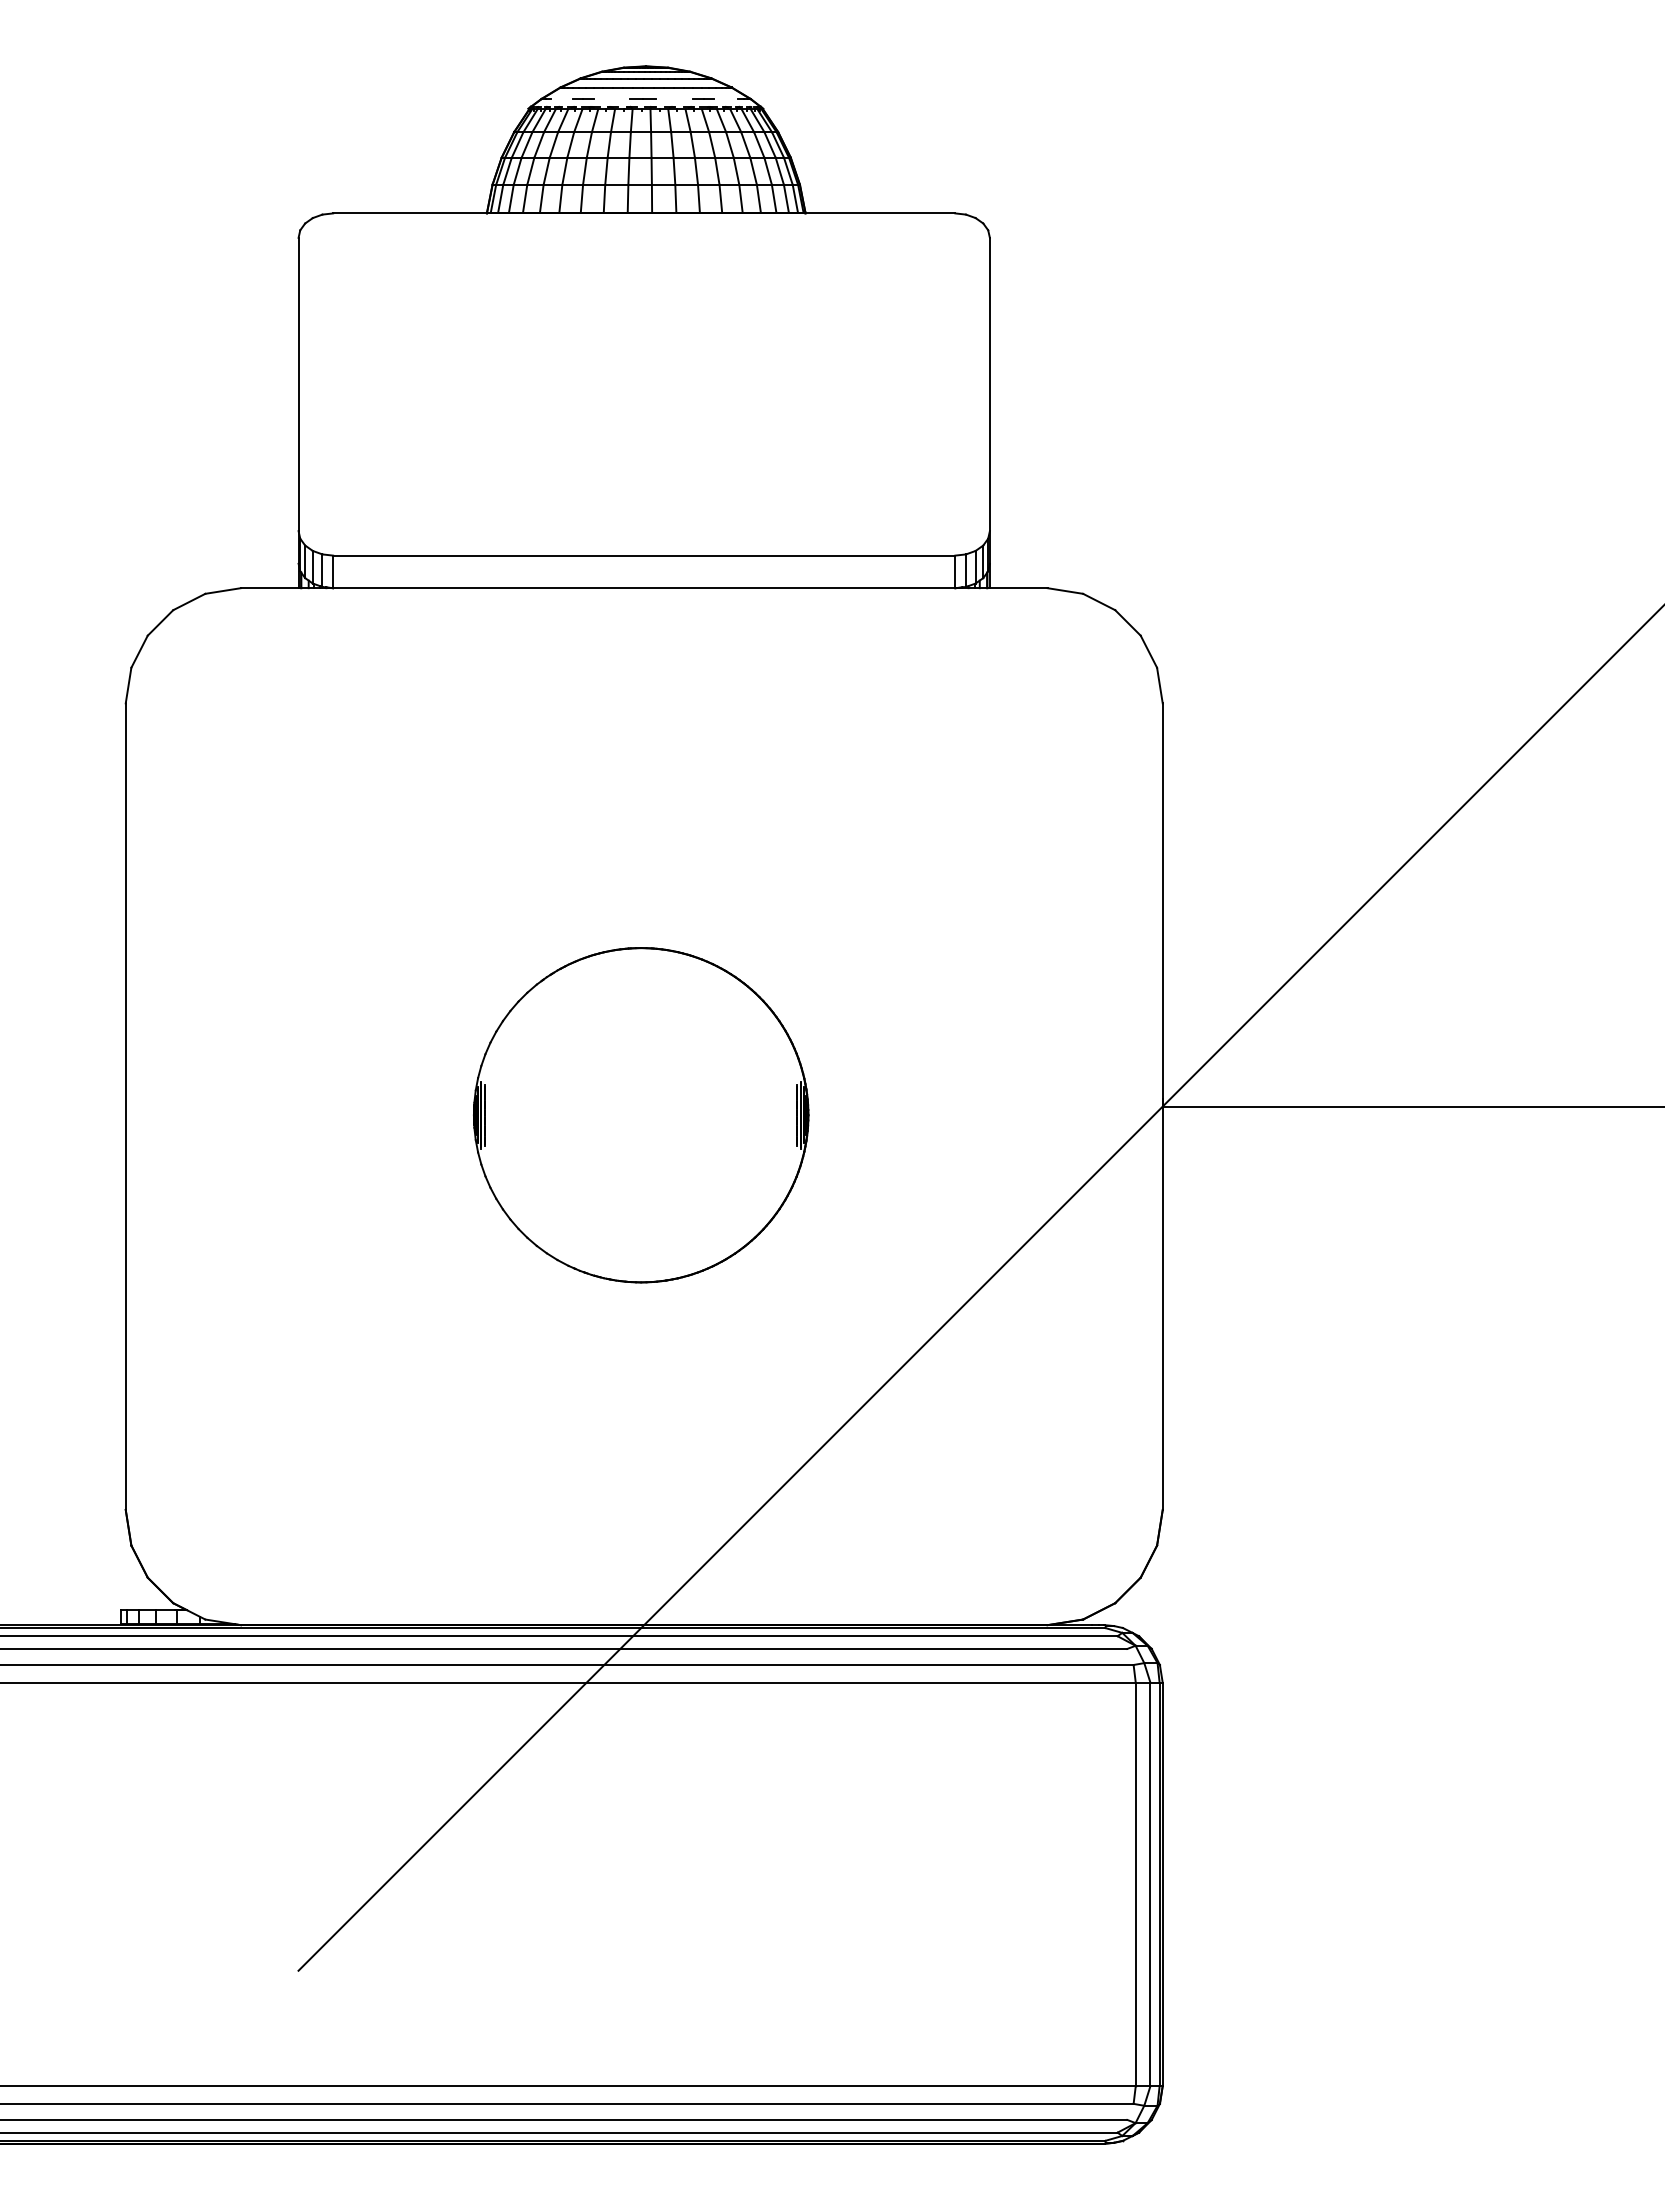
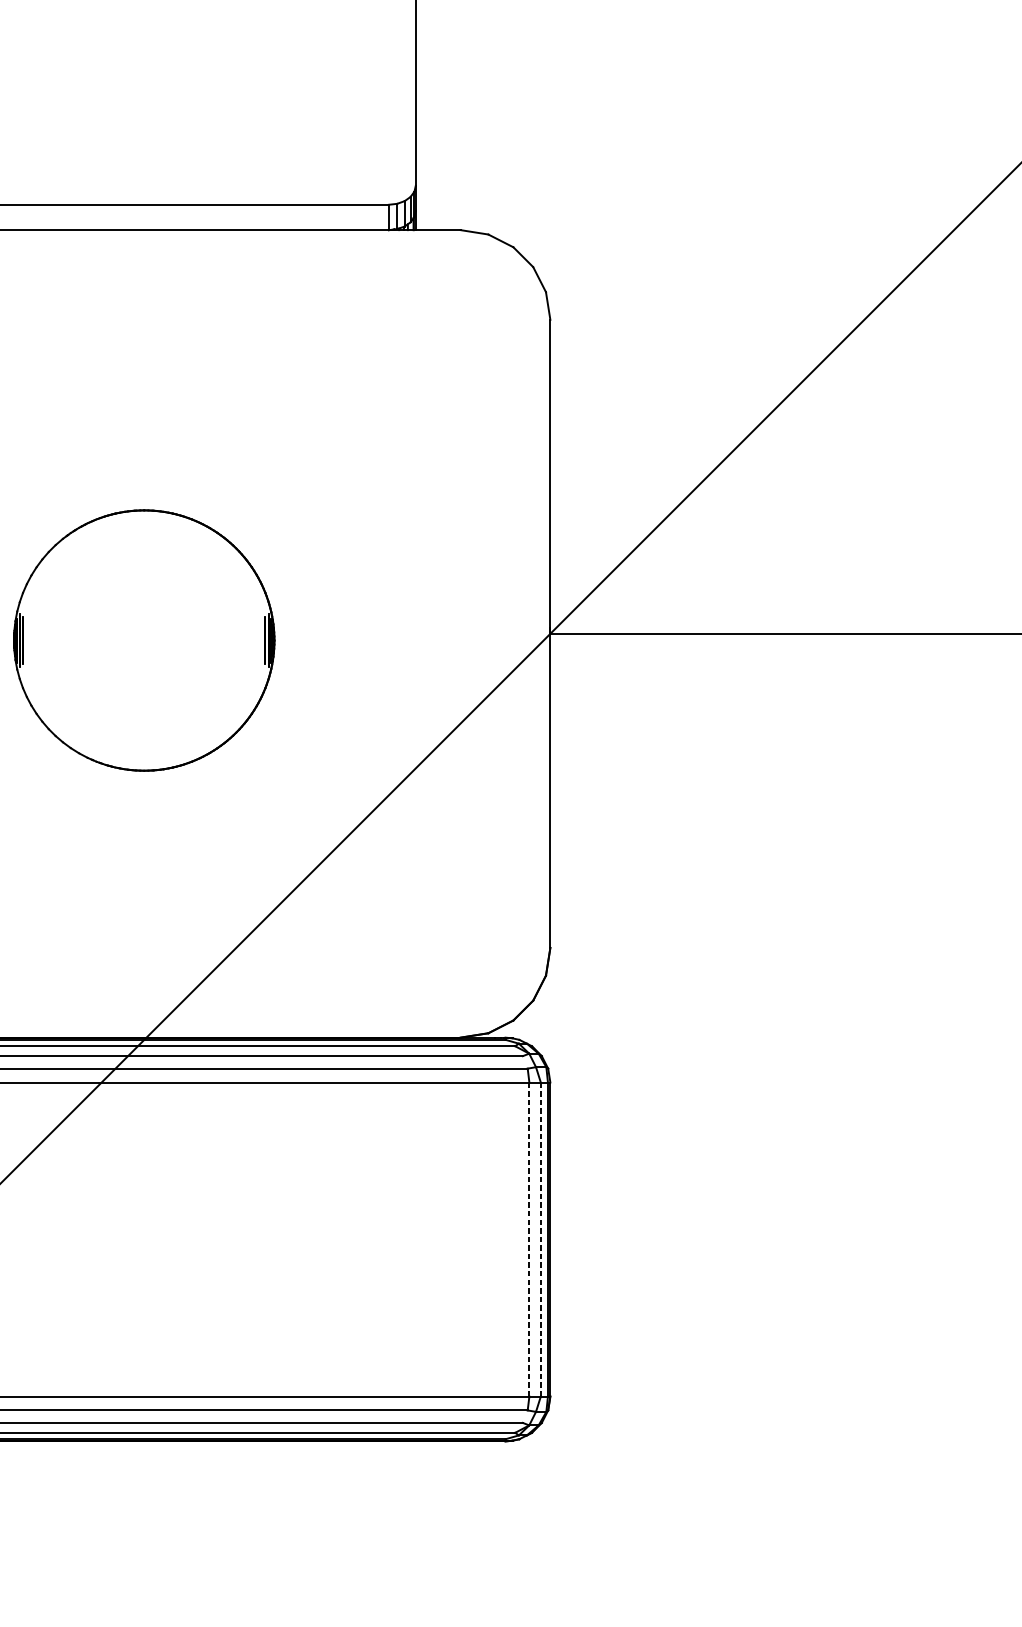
line: (1135, 1884) -> (529, 1239), solid -> dashed
line: (1150, 1884) -> (540, 1239), solid -> dashed

